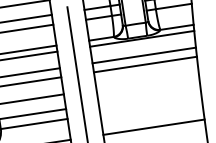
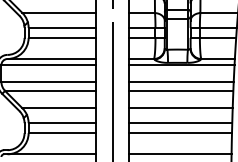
line: (147, 81) -> (180, 108), added
line: (149, 96) -> (180, 123), added
line: (151, 106) -> (180, 133), added

